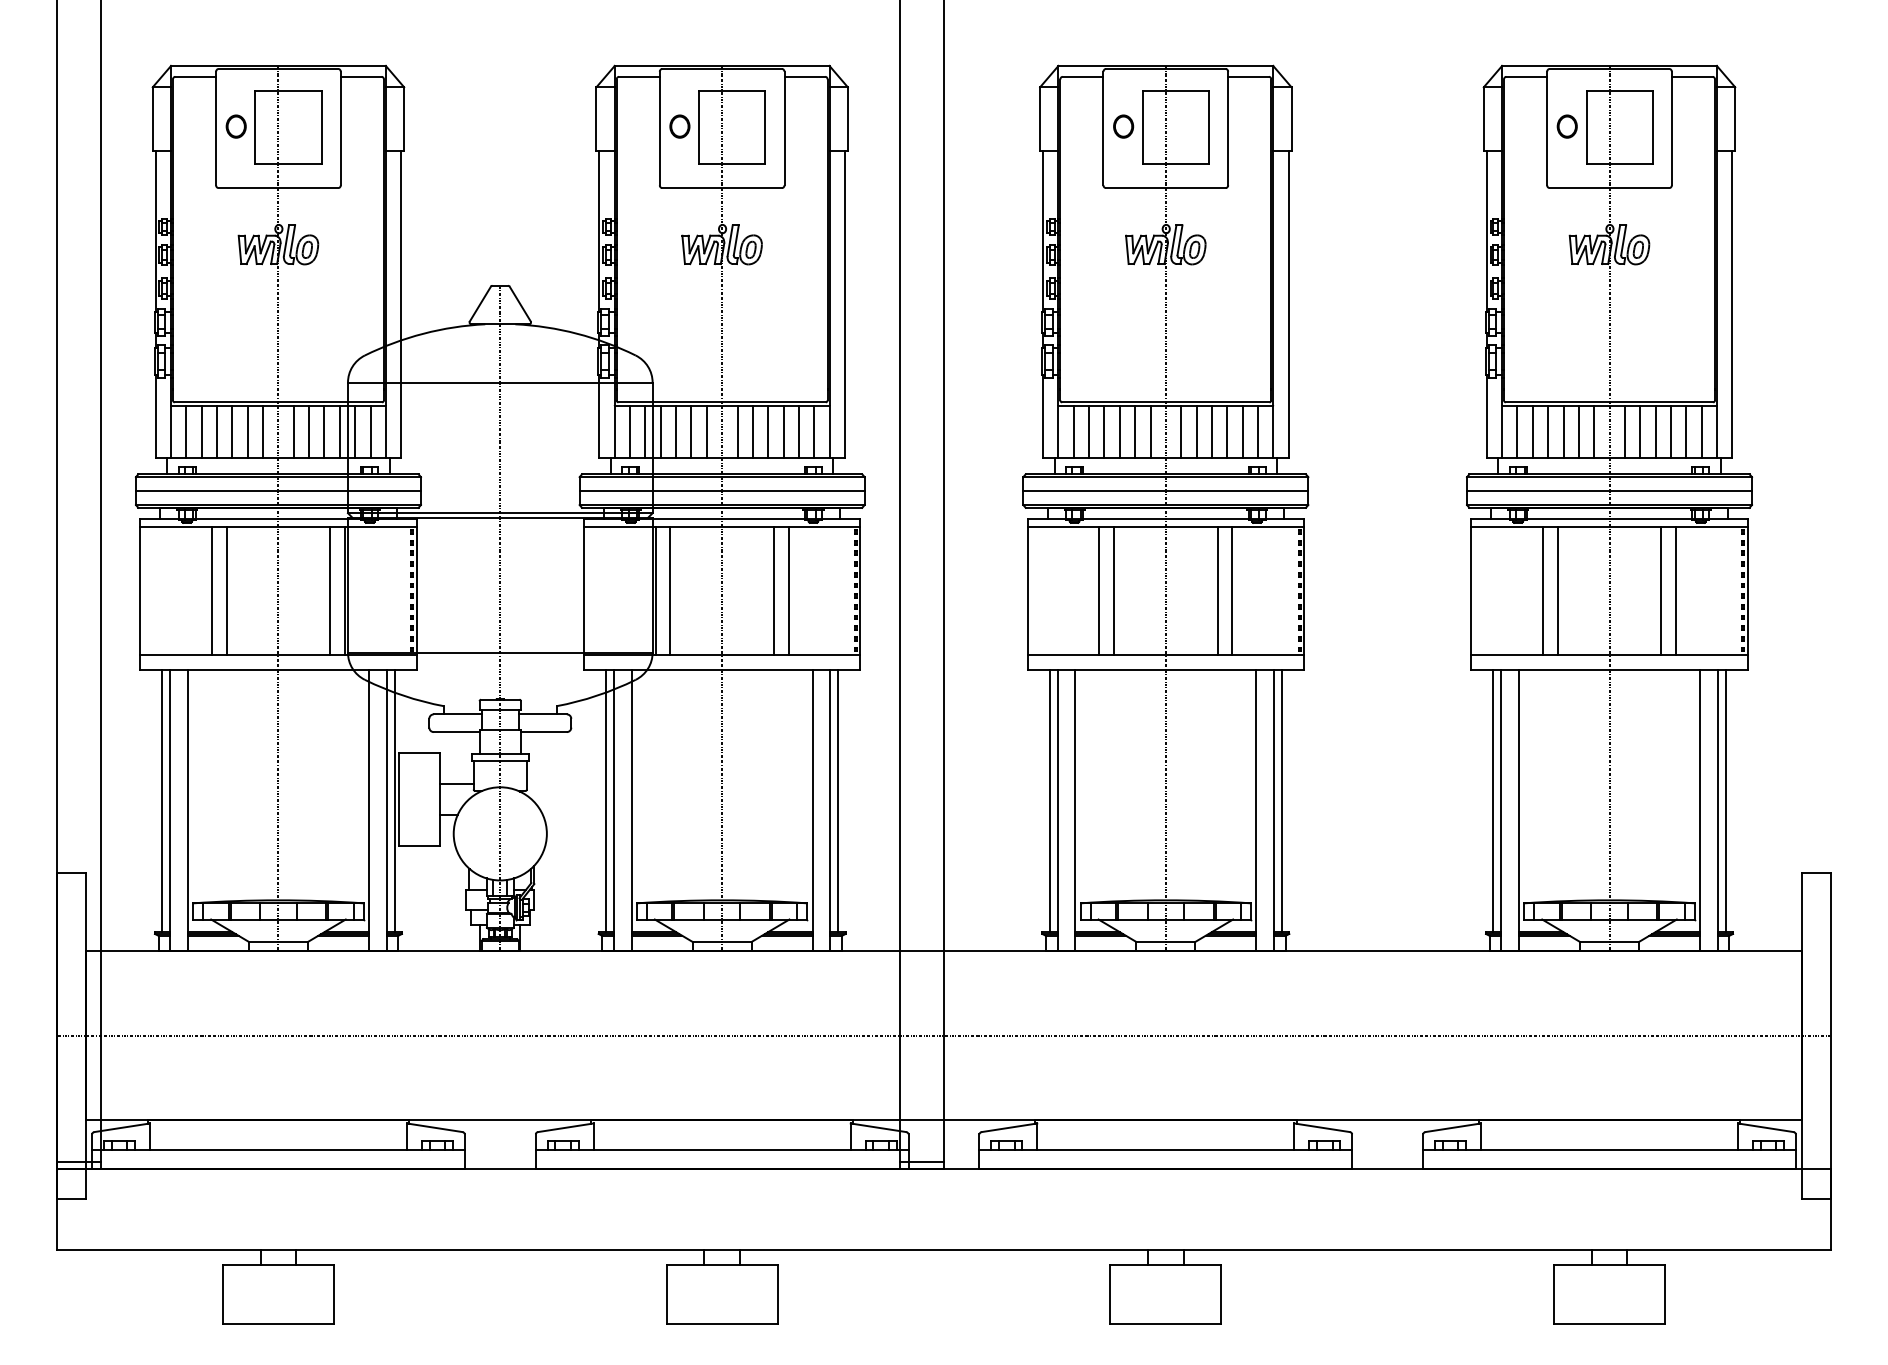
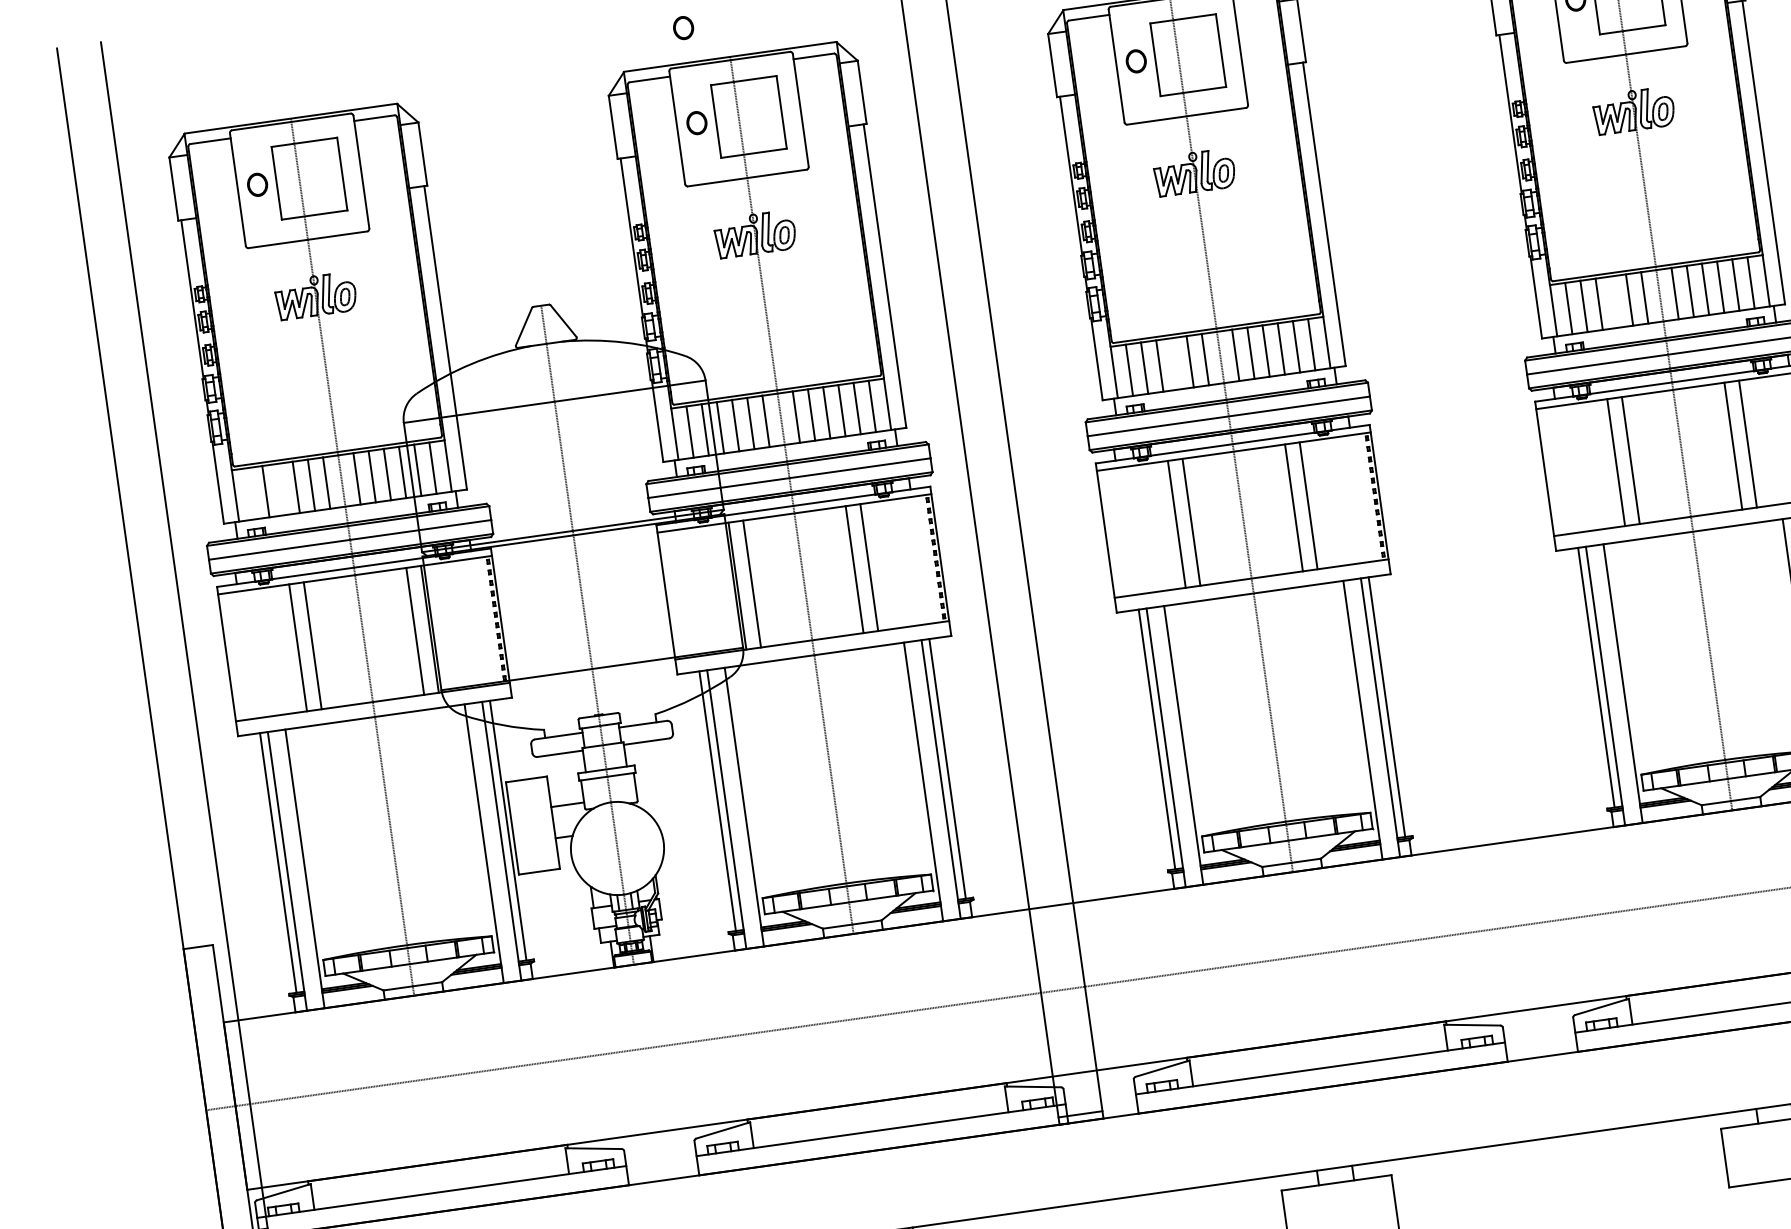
part: (679, 30) -> (683, 27), added
line: (186, 431) -> (250, 493), removed
line: (217, 431) -> (281, 489), removed
line: (1119, 431) -> (1174, 363), removed
line: (1563, 431) -> (1614, 302), removed

